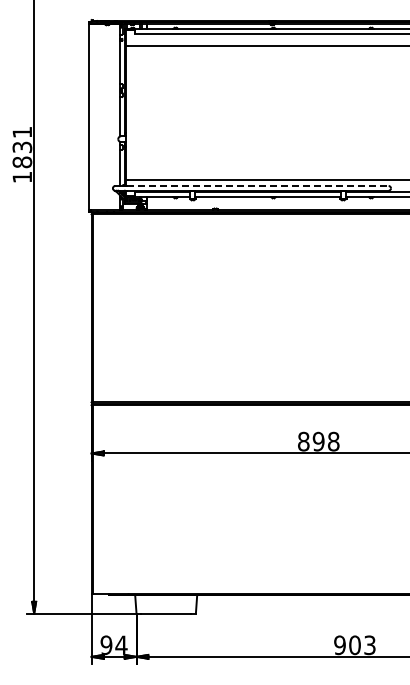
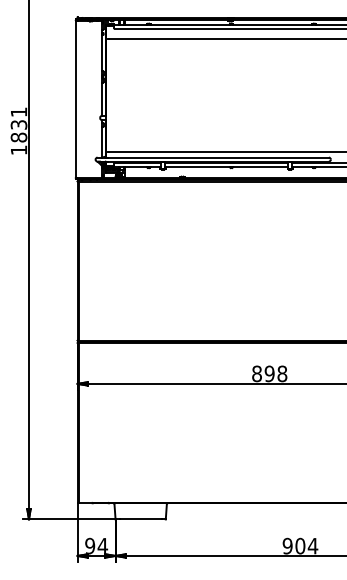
line: (257, 186) -> (217, 158), dashed -> solid
text: (369, 645) -> (312, 546), 903 -> 904

